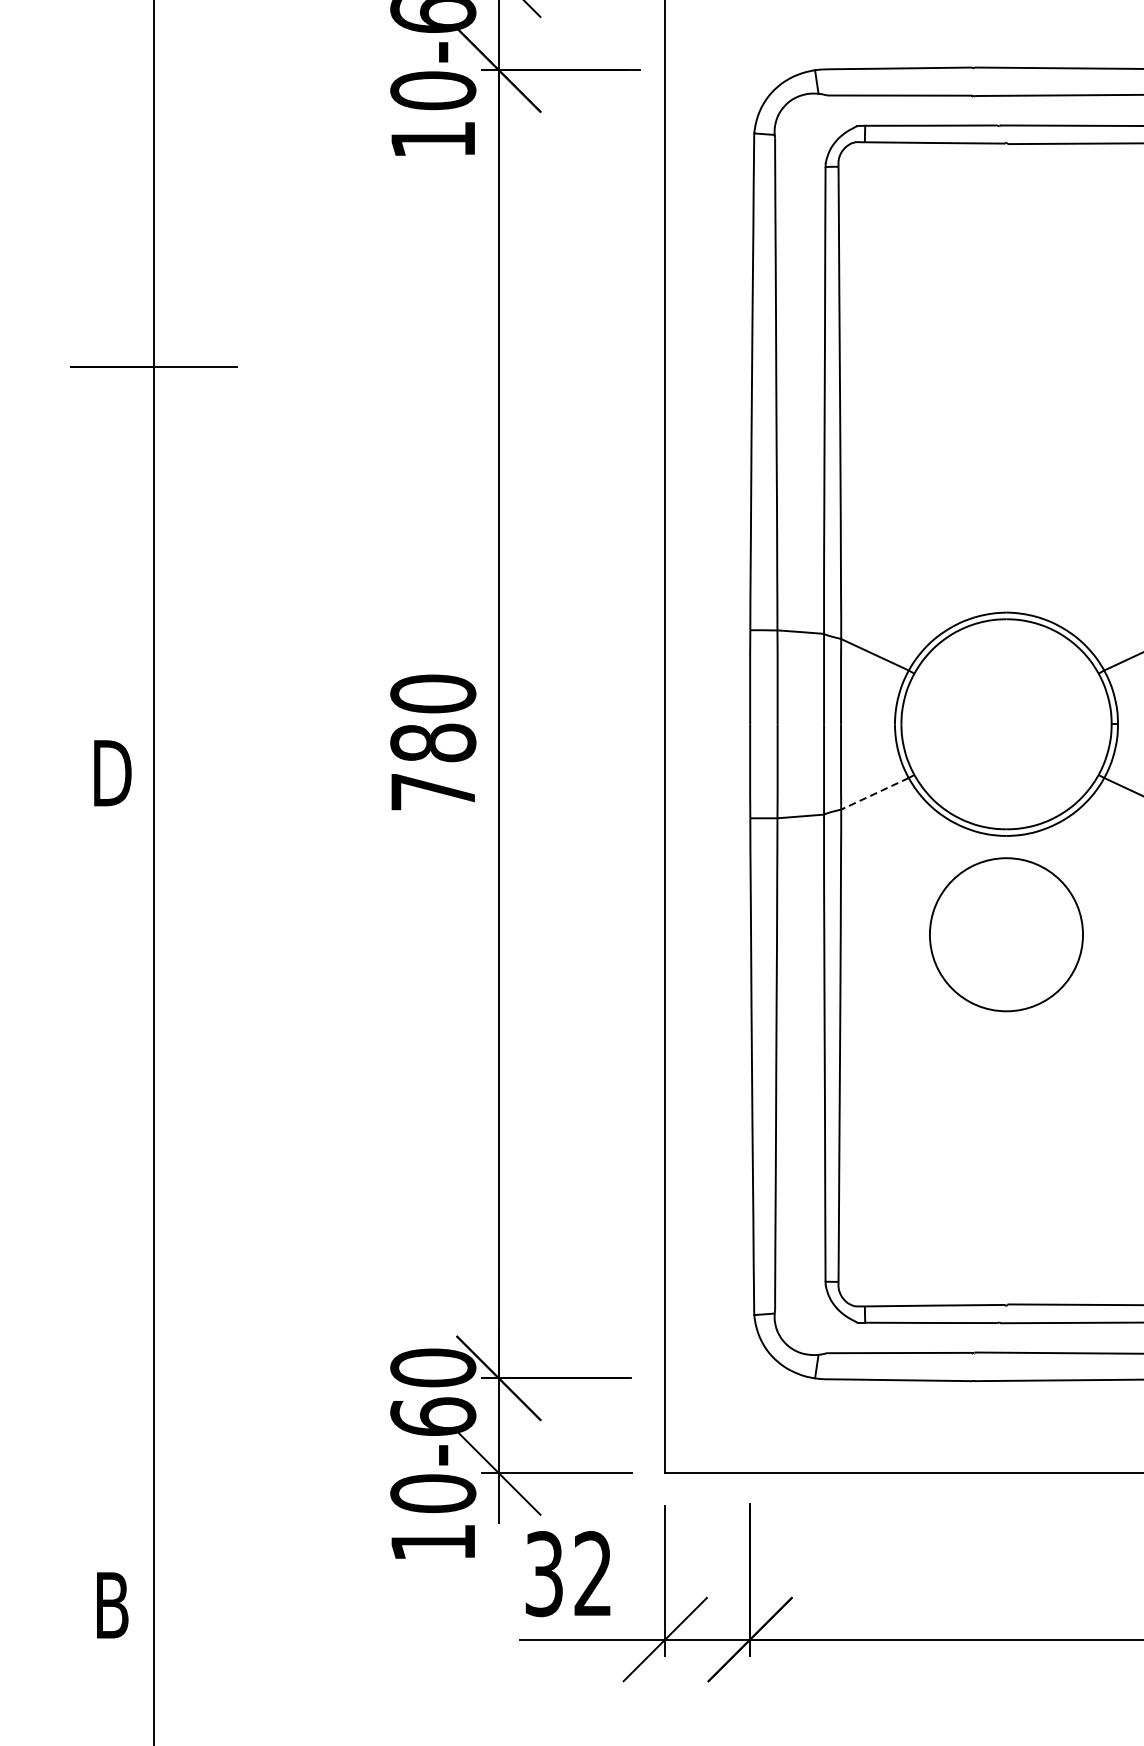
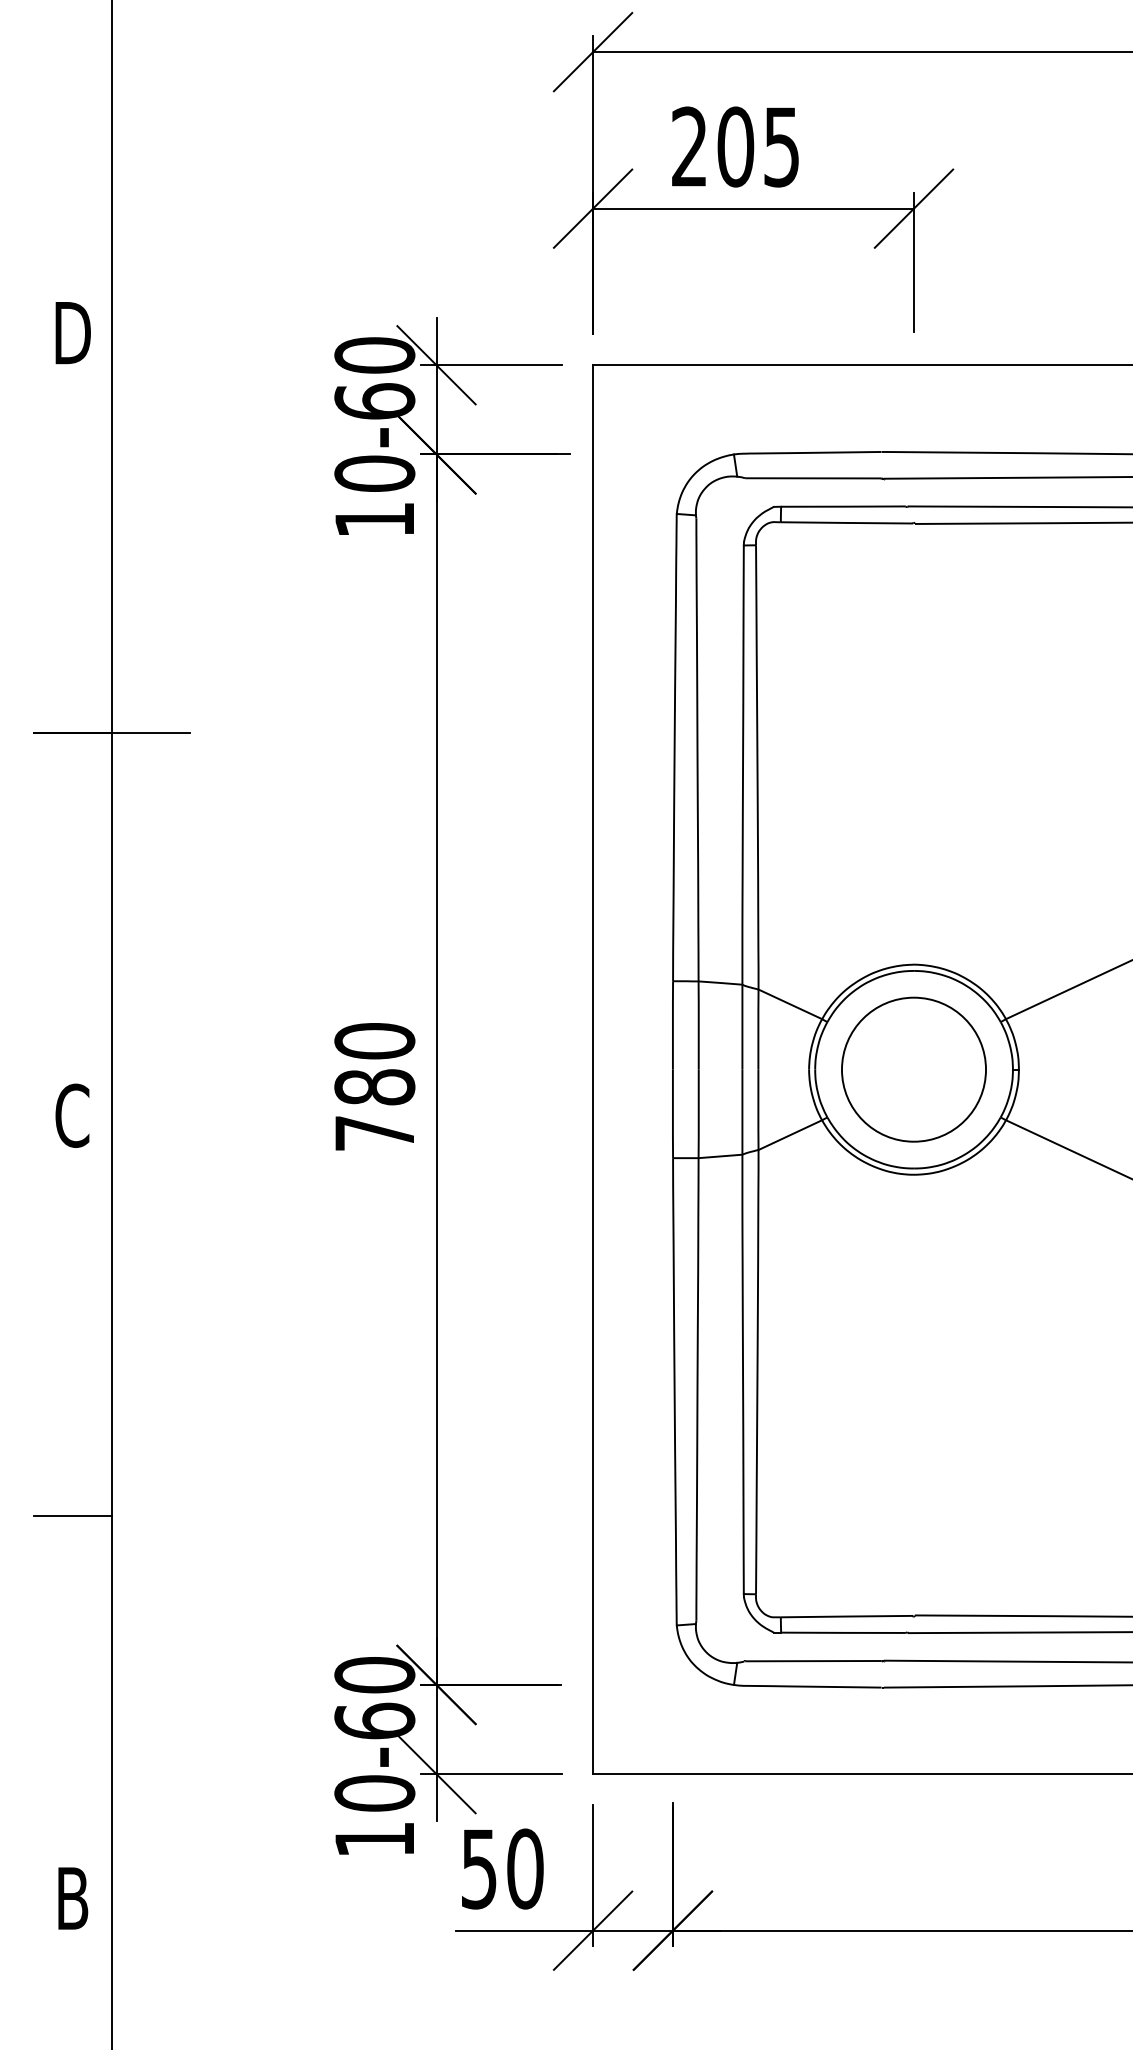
text: (112, 772) -> (73, 1115), D -> C
line: (874, 794) -> (789, 1135), dashed -> solid
circle: (1005, 934) -> (913, 1069), moved
line: (111, 1199) -> (72, 1516), added
text: (569, 1573) -> (502, 1868), 32 -> 50

